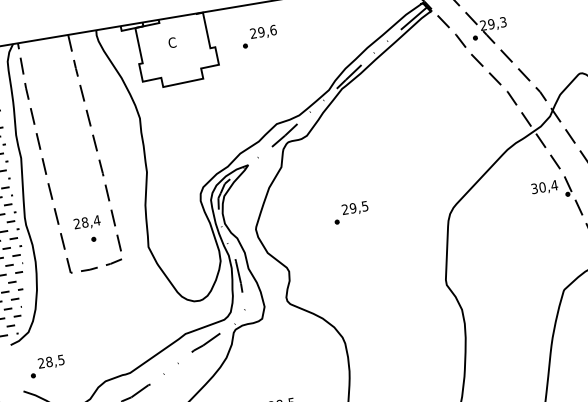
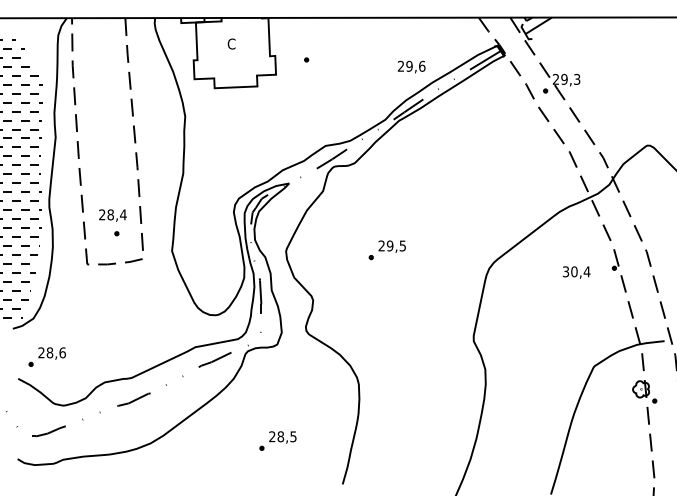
text: (263, 32) -> (411, 66), moved
text: (544, 187) -> (576, 272), moved
text: (61, 359) -> (62, 352), 28,5 -> 28,6

